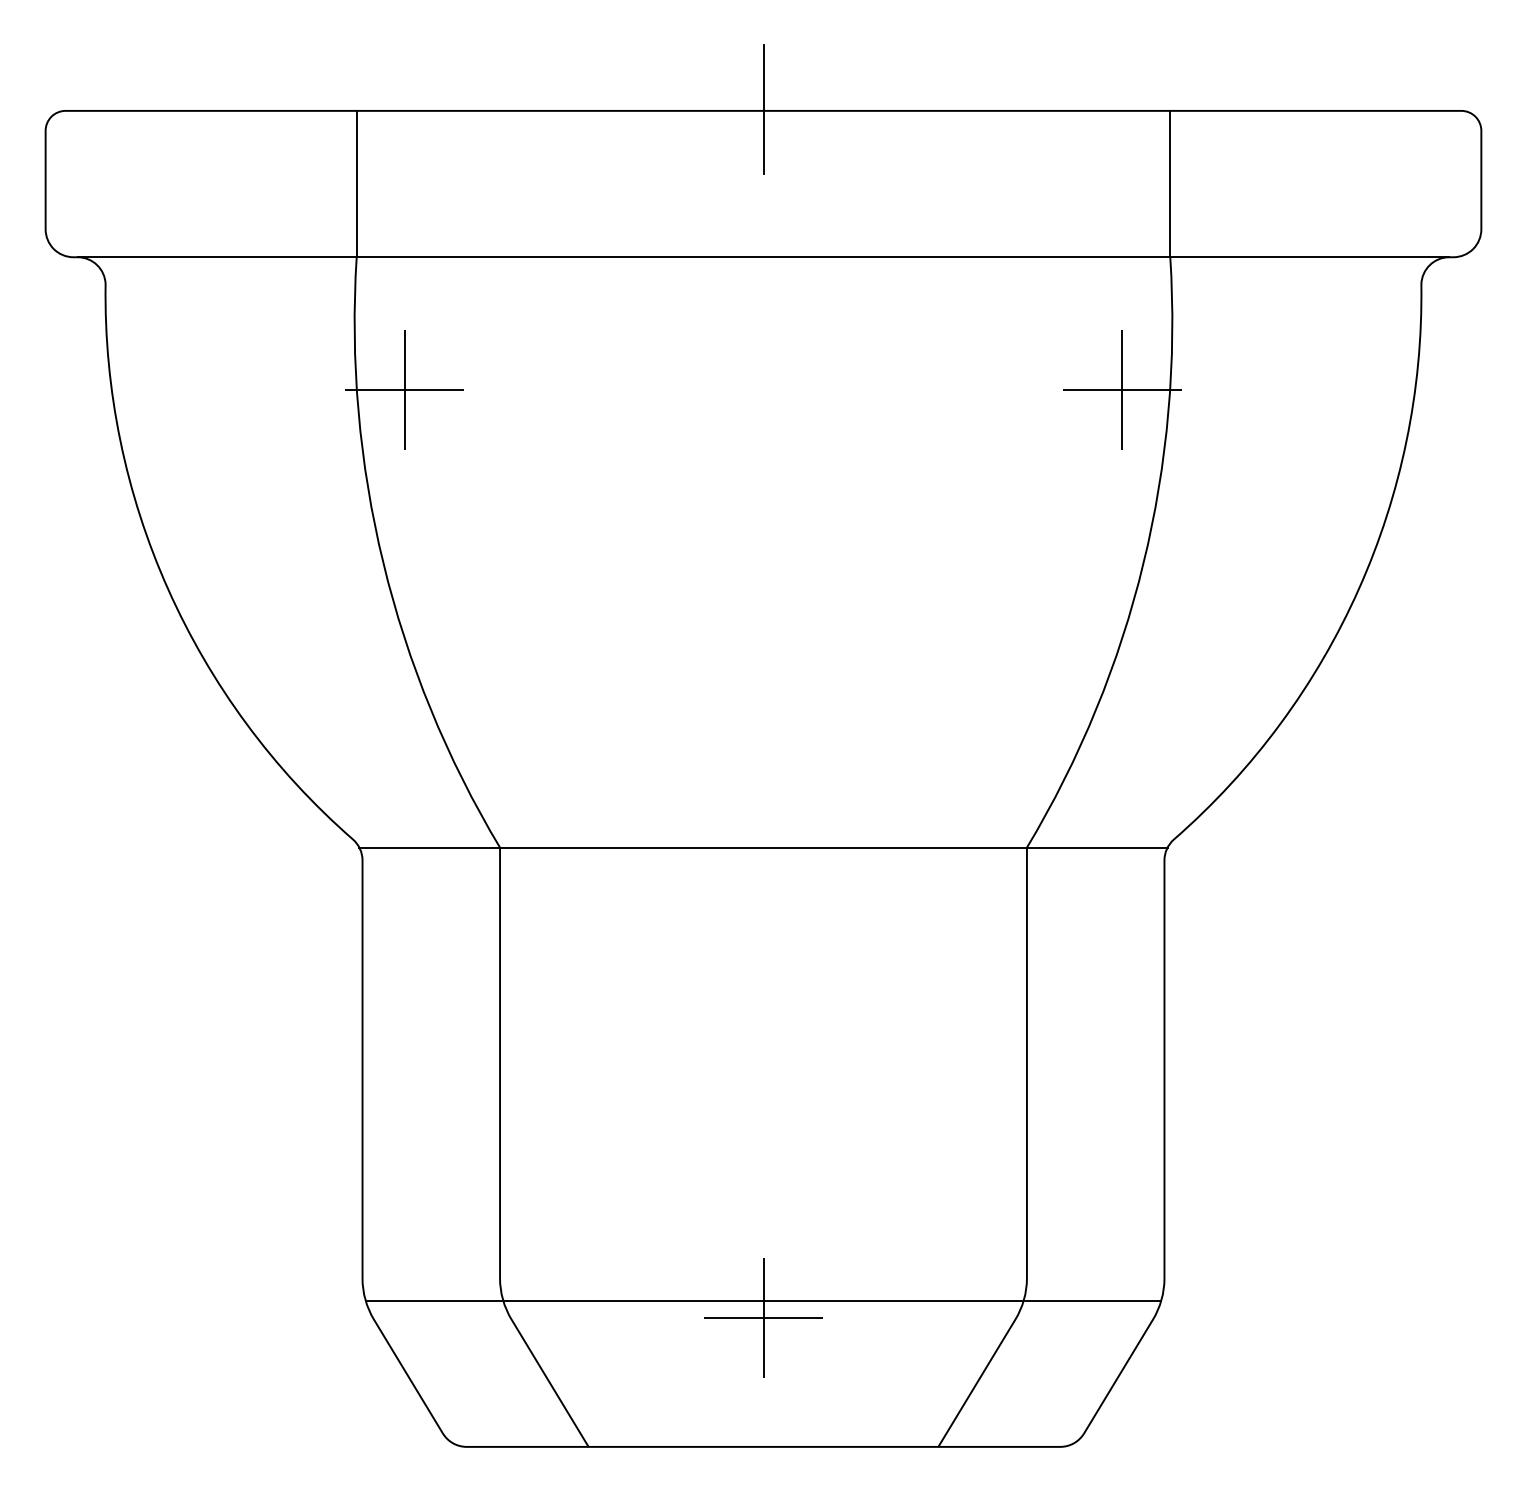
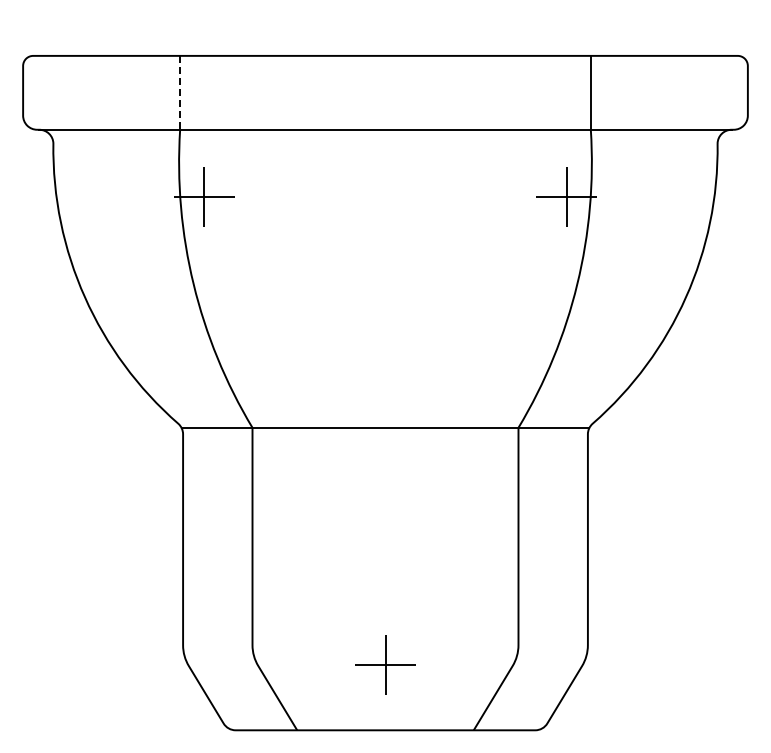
line: (763, 108) -> (385, 54), removed
line: (357, 183) -> (180, 92), solid -> dashed
line: (763, 1300) -> (385, 656), removed

